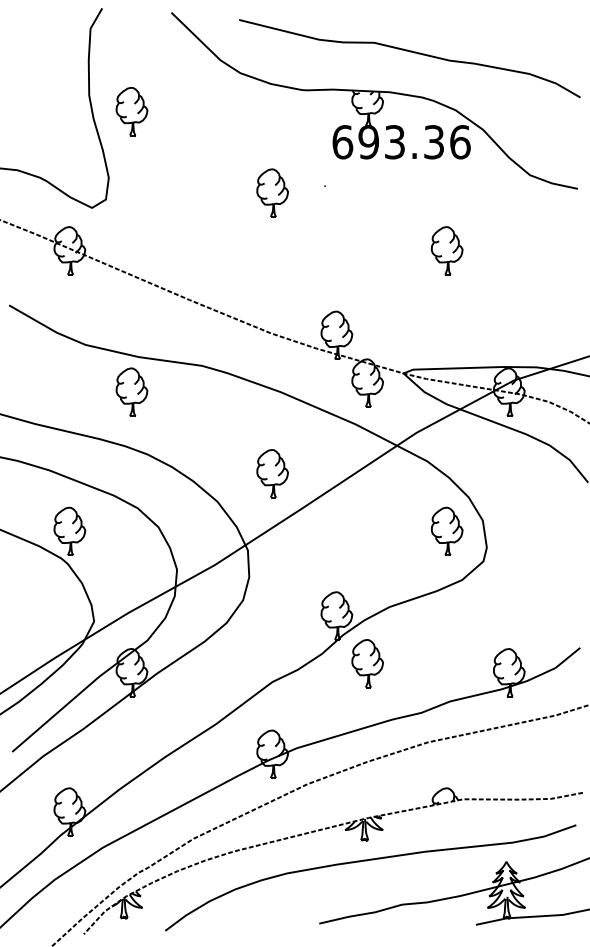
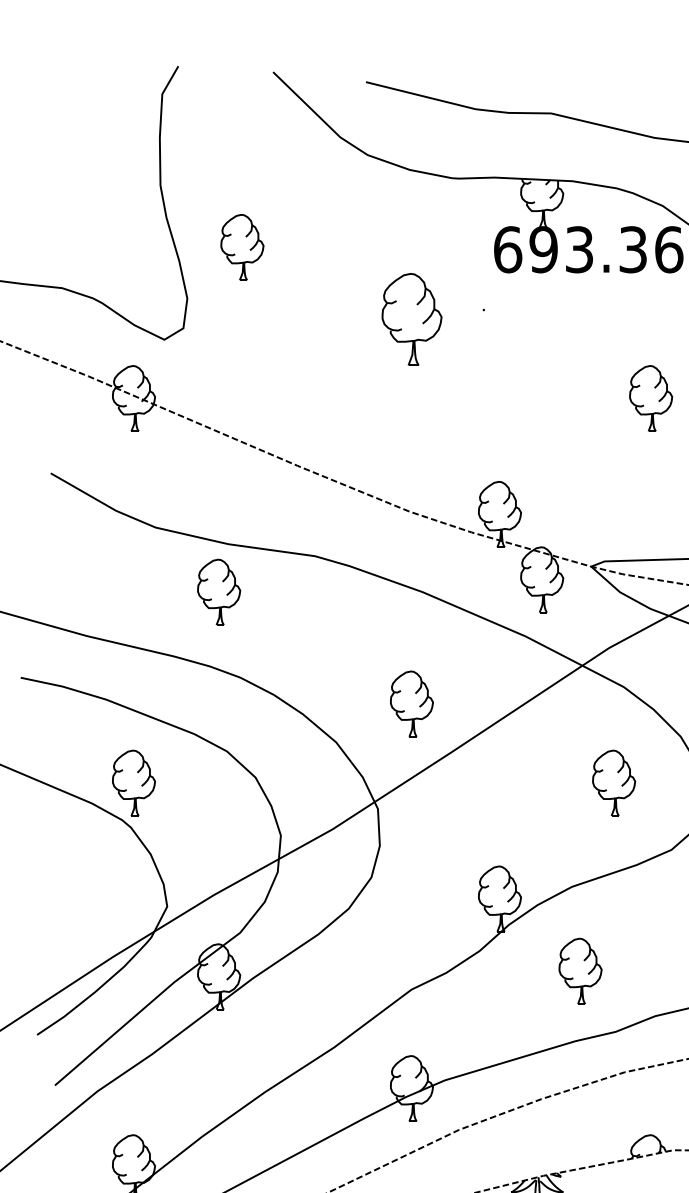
part: (131, 111) -> (241, 247), moved
part: (272, 192) -> (411, 318), size x1.4
part: (447, 530) -> (614, 781), moved
part: (367, 663) -> (580, 971), moved

